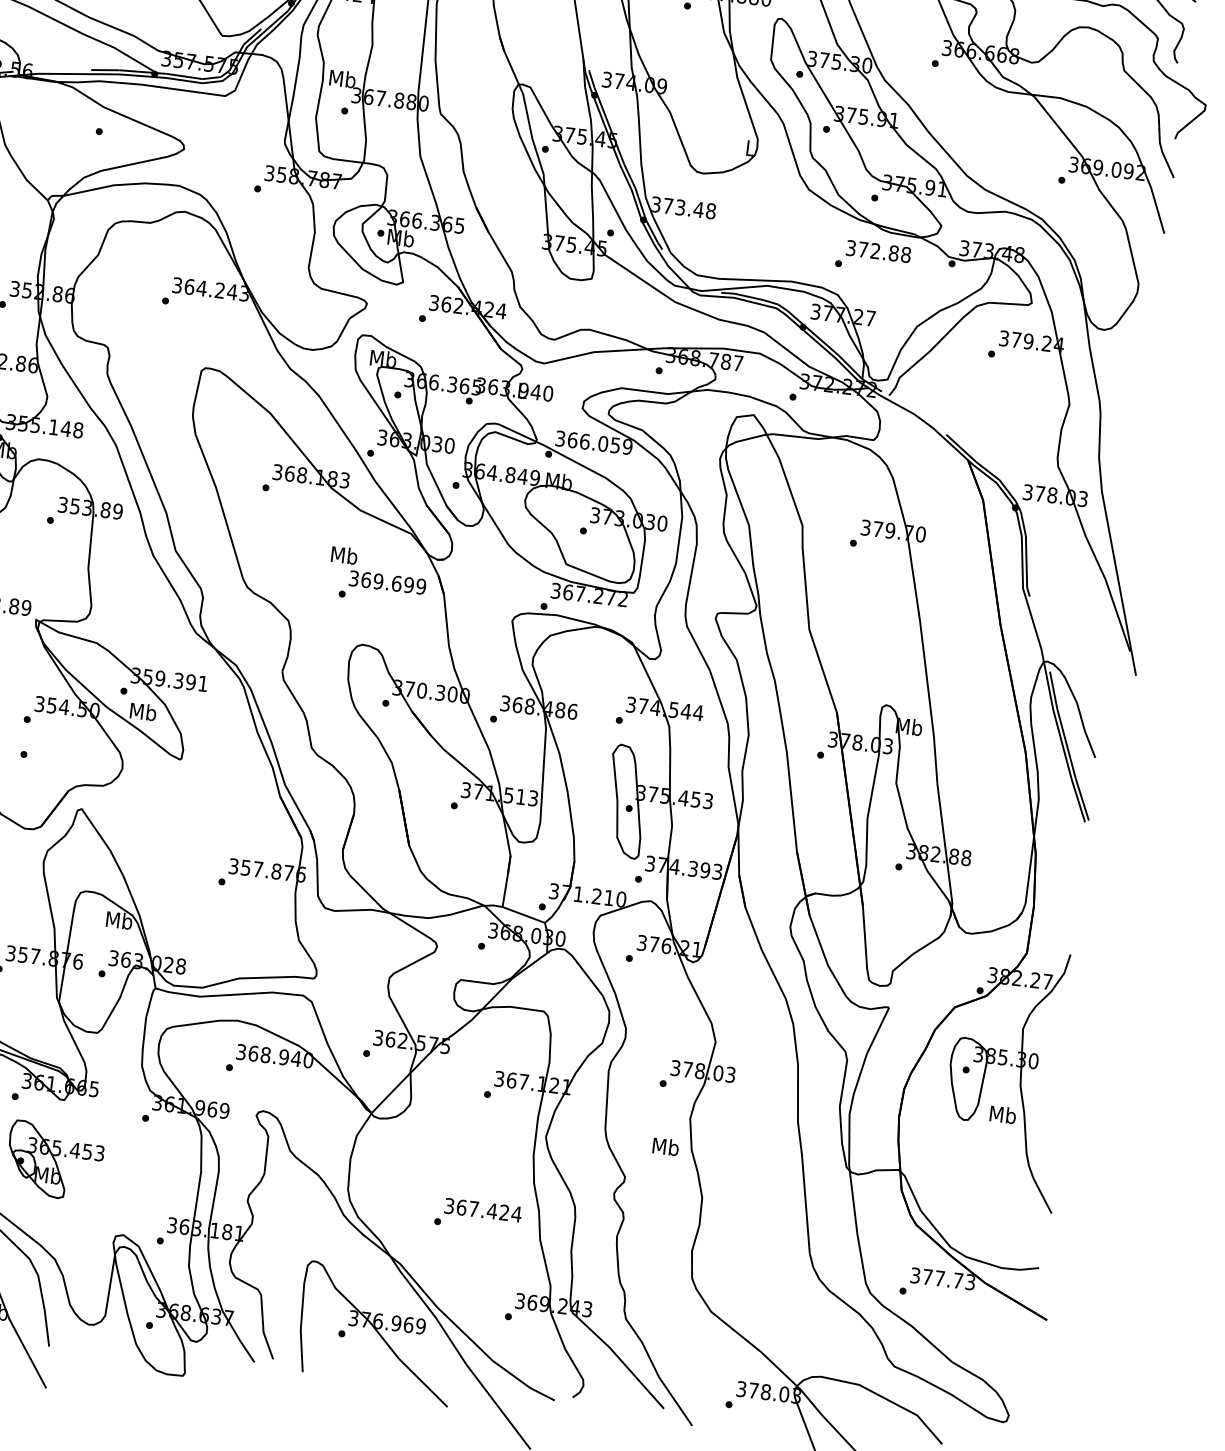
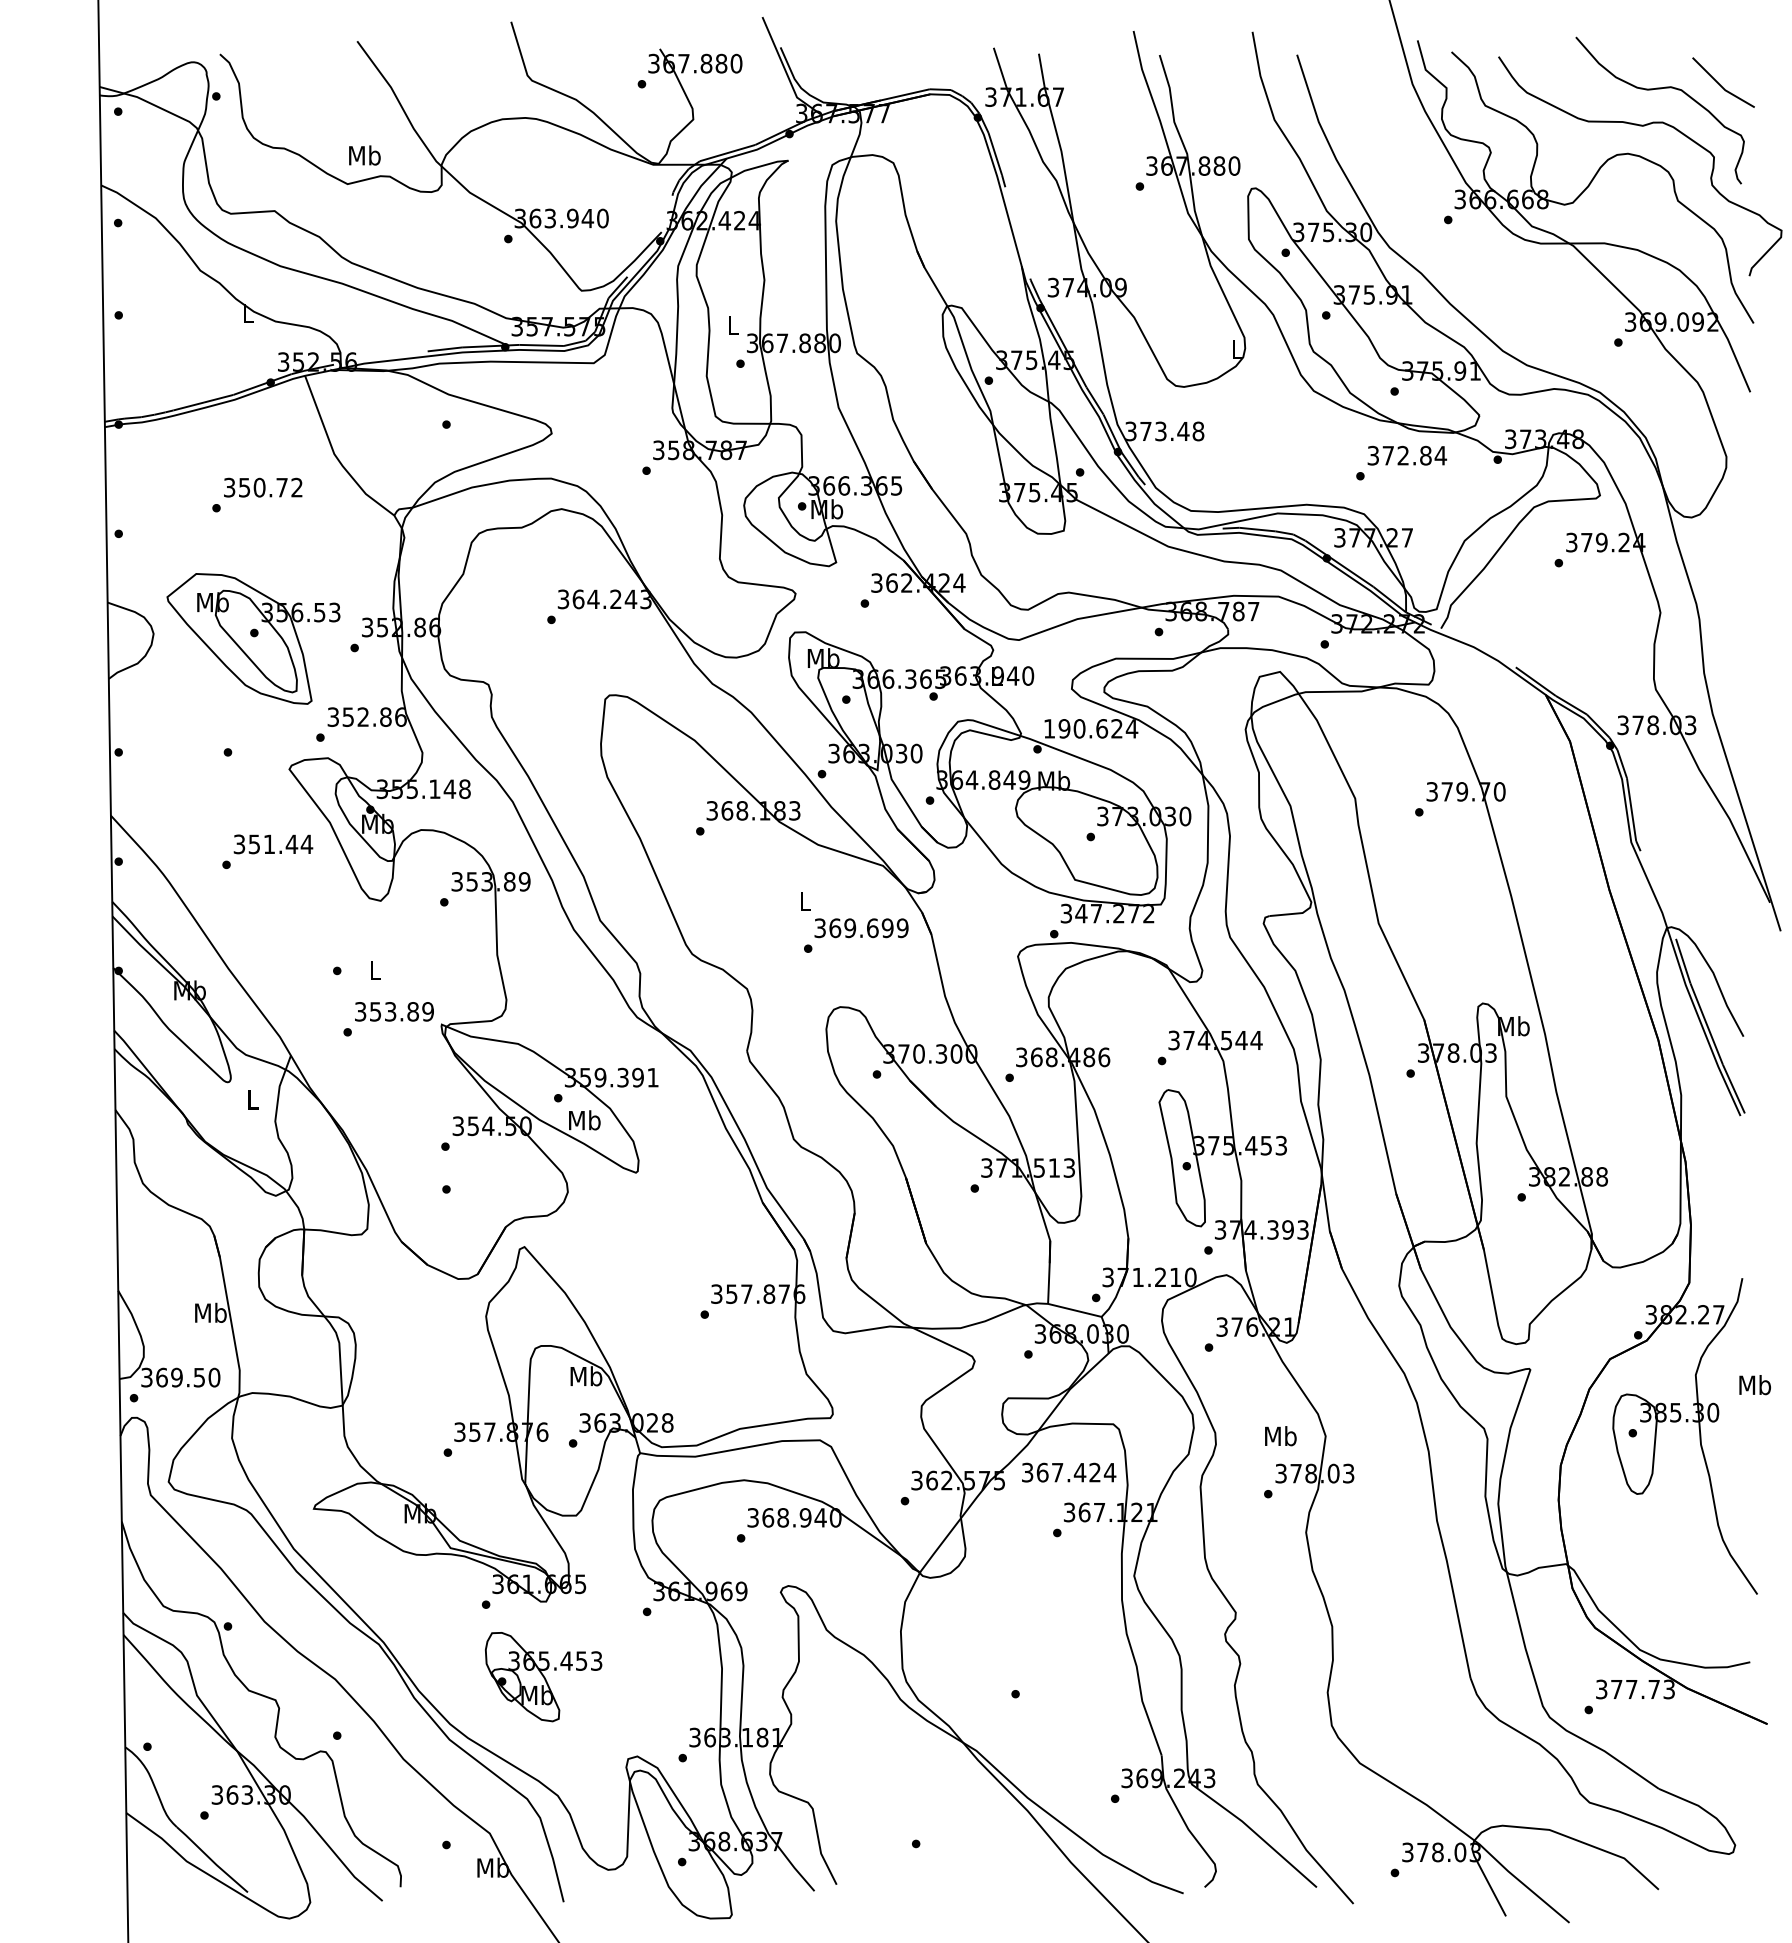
text: (342, 79) -> (733, 325), Mb -> L
text: (905, 254) -> (1440, 455), 372.88 -> 372.84
text: (594, 442) -> (1091, 728), 366.059 -> 190.624
text: (344, 555) -> (805, 901), Mb -> L
text: (568, 592) -> (1081, 913), 367.272 -> 347.272
text: (1002, 1115) -> (1754, 1385), moved
text: (665, 1147) -> (1280, 1436), moved
text: (483, 1210) -> (1069, 1472), moved
part: (376, 1333) -> (958, 1838), removed

